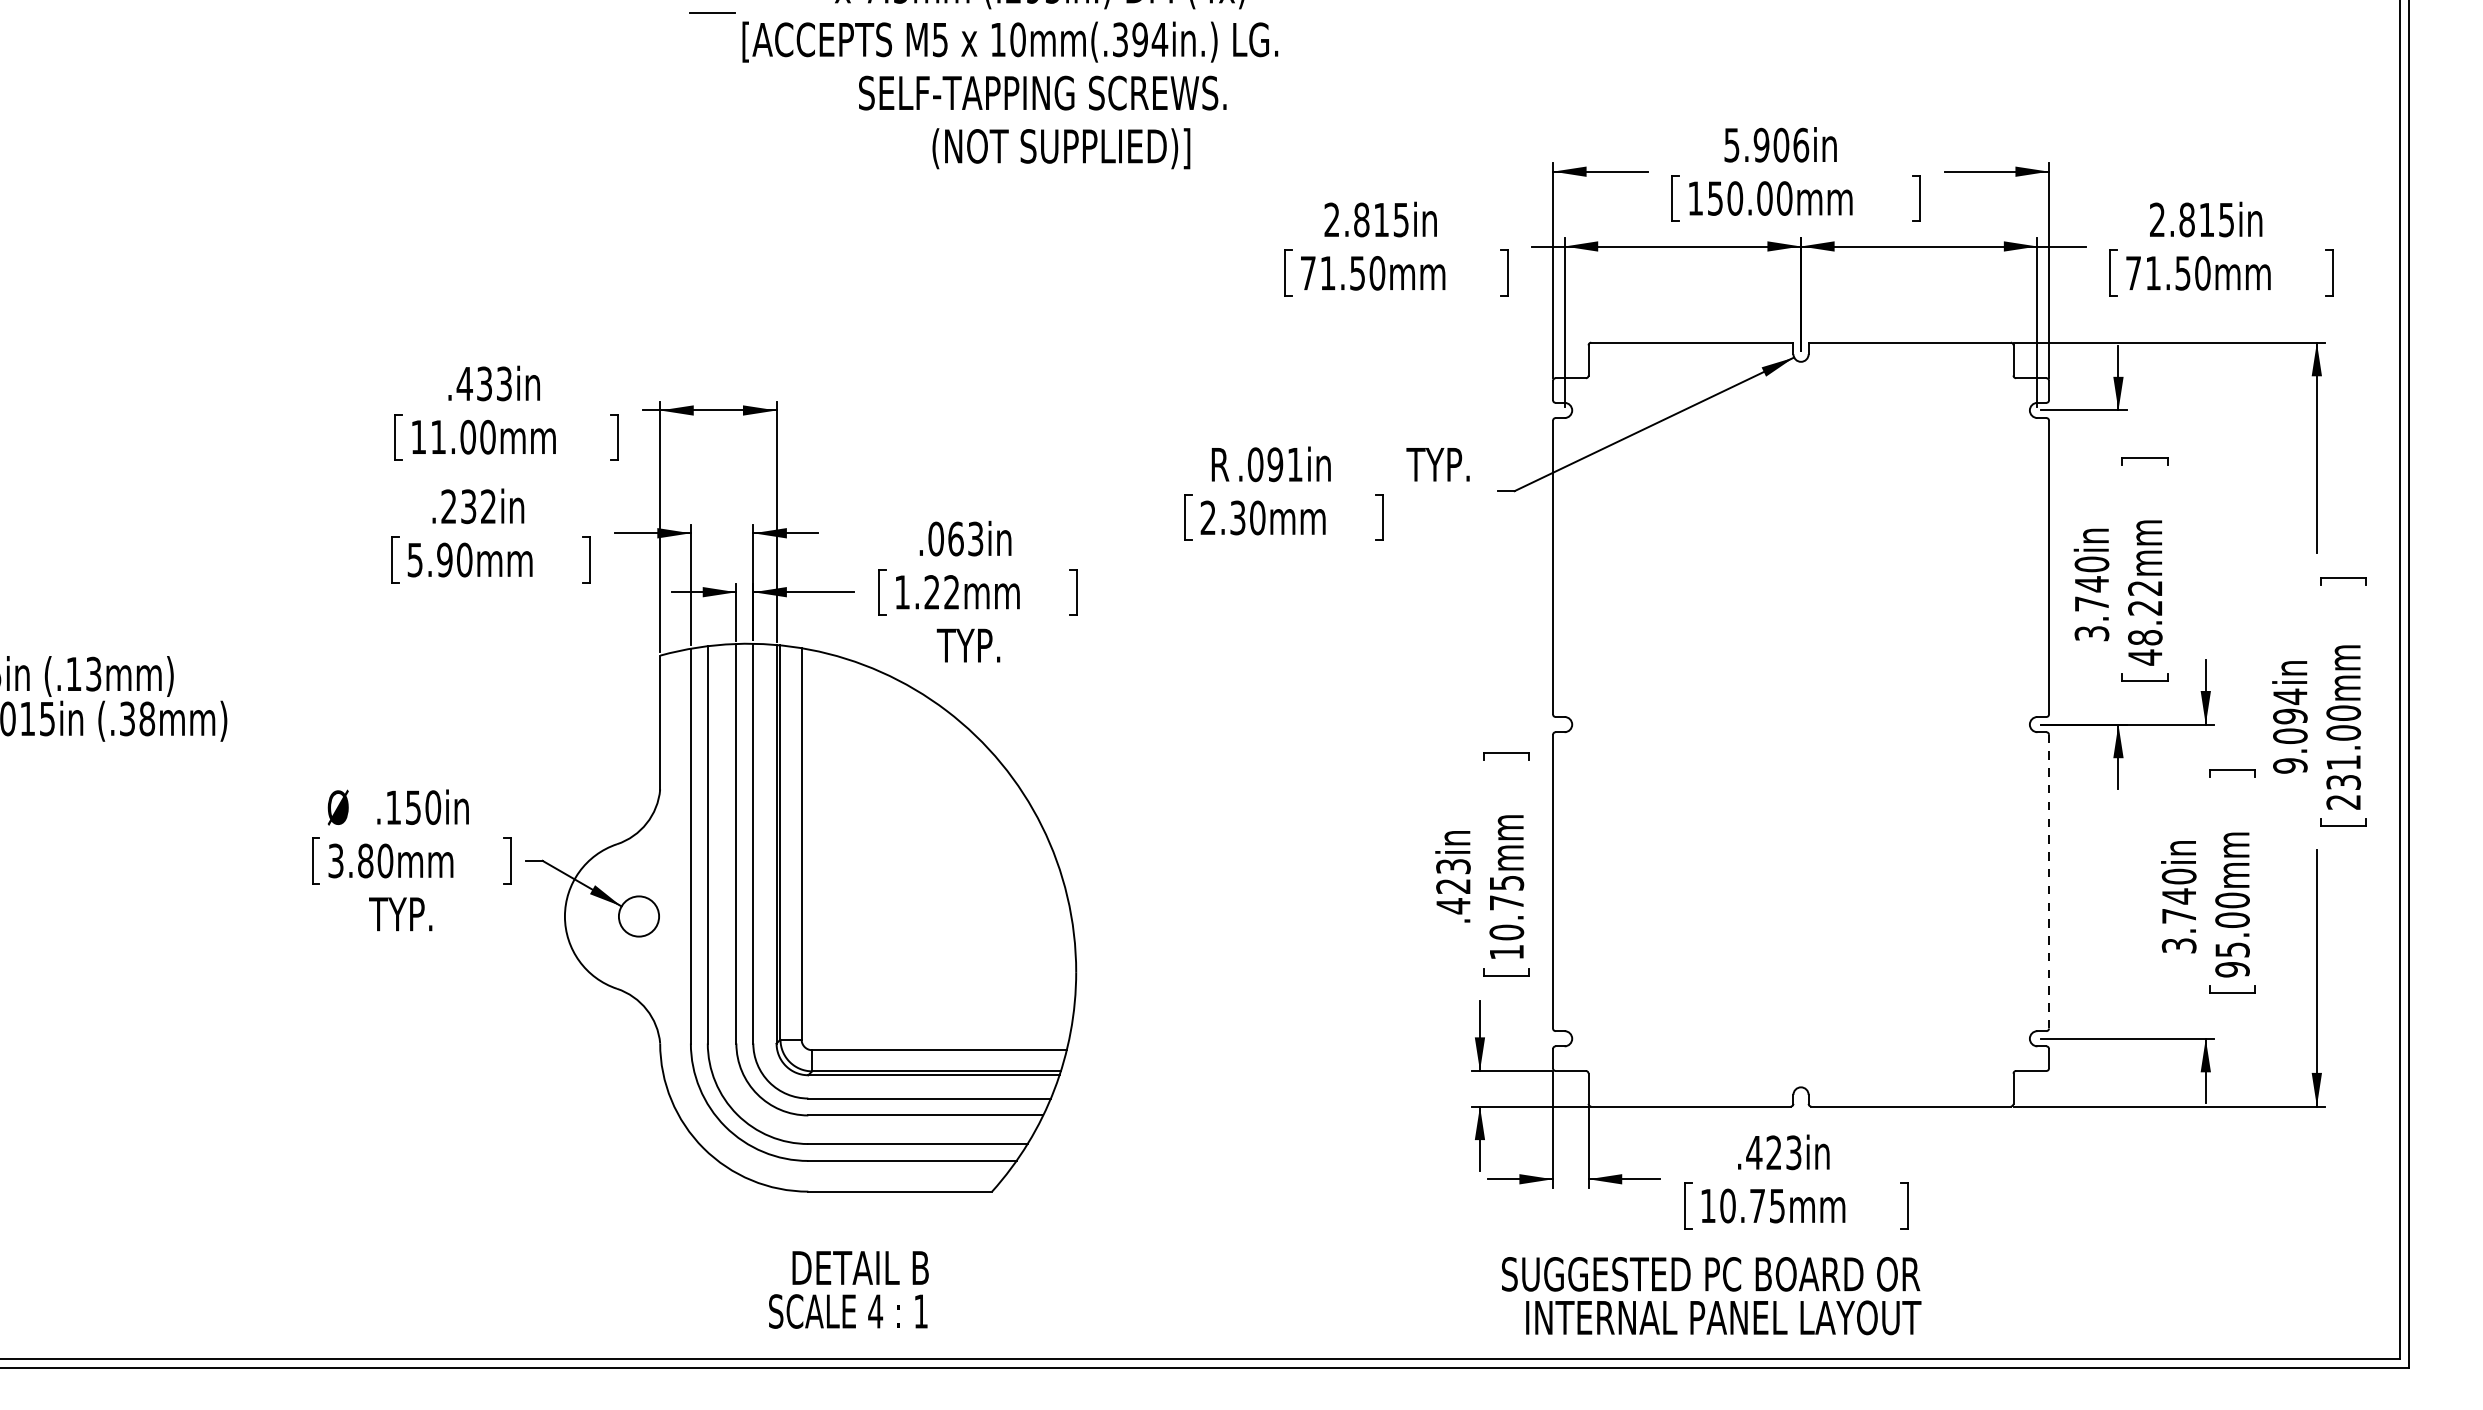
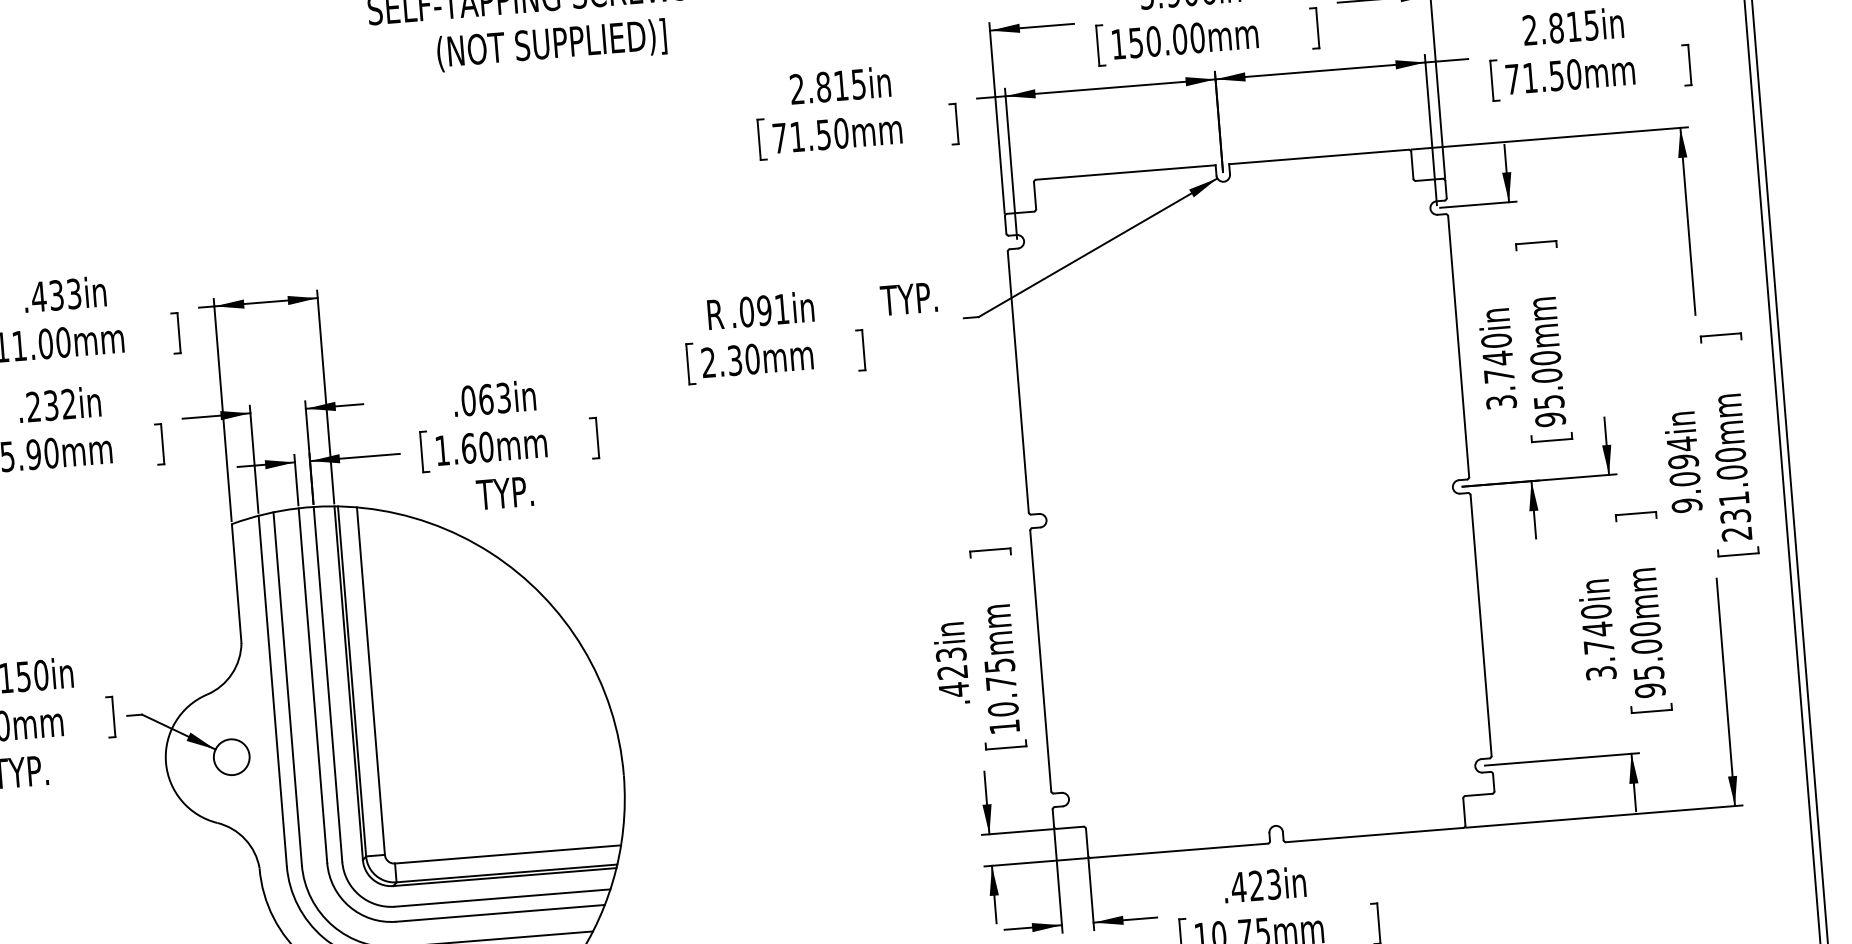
text: (941, 592) -> (477, 447), 1.22mm -> 1.60mm
text: (2145, 622) -> (1548, 388), 48.22mm -> 95.00mm
line: (2049, 881) -> (1481, 625), dashed -> solid

